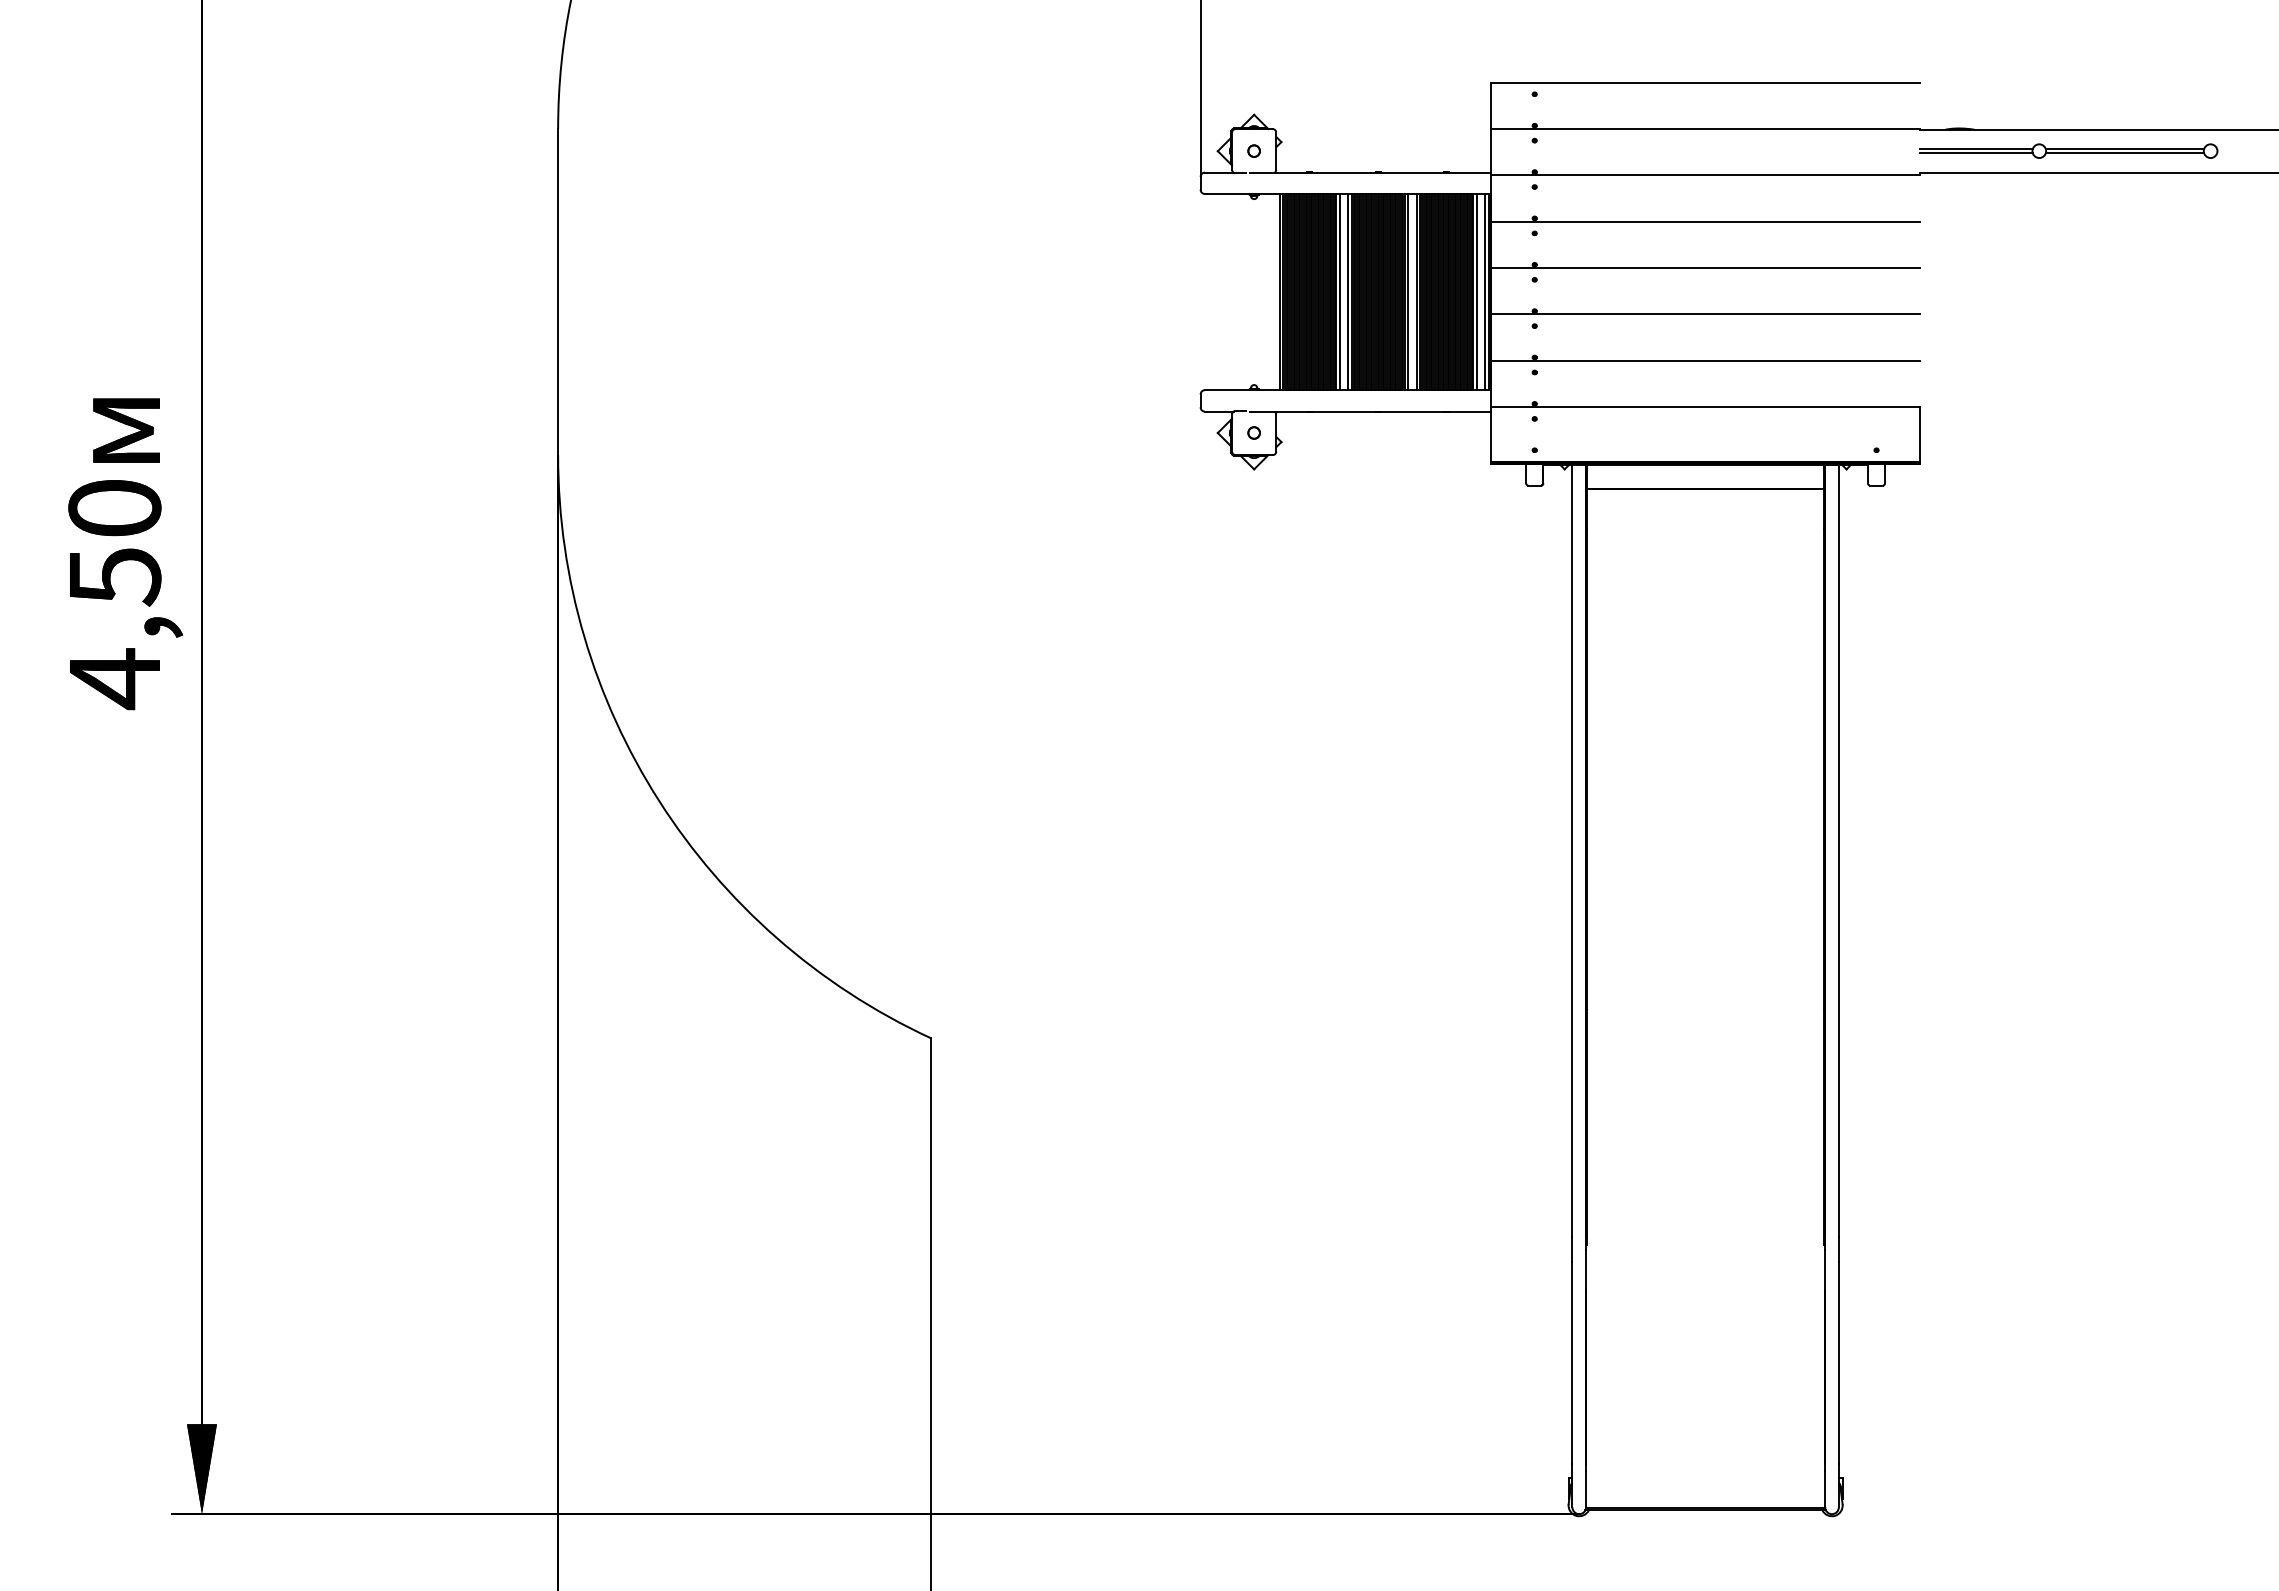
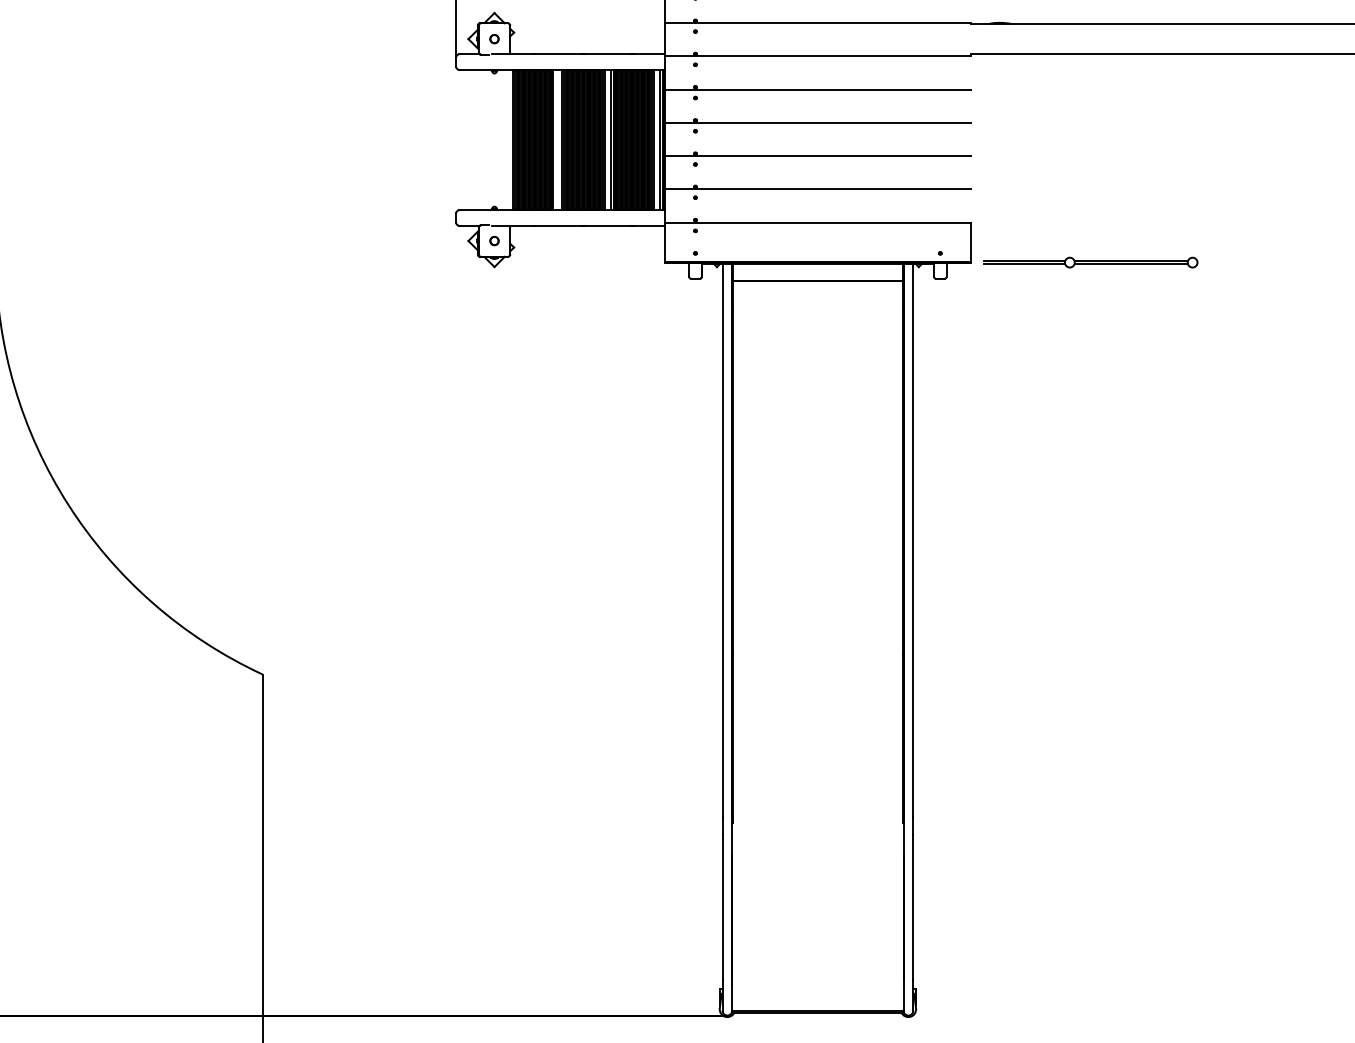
part: (2068, 150) -> (1090, 262), moved
line: (1339, 292) -> (555, 140), removed

